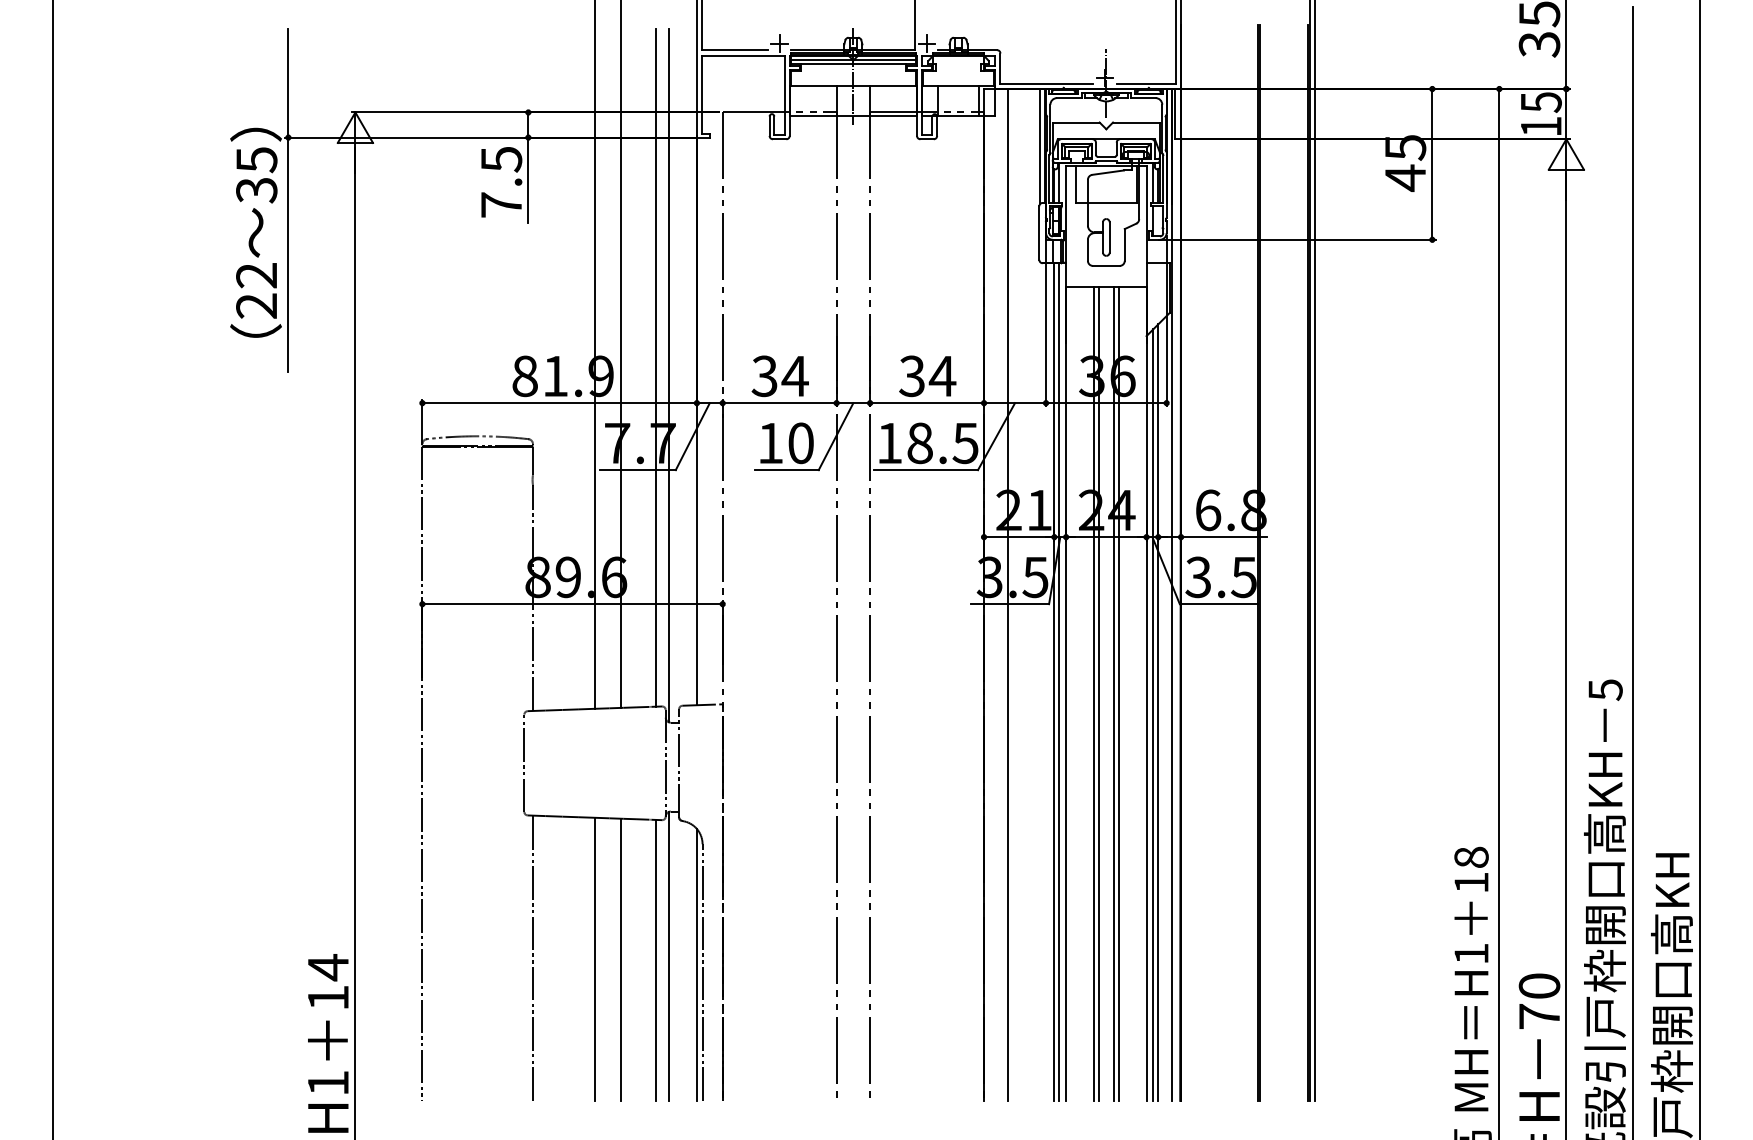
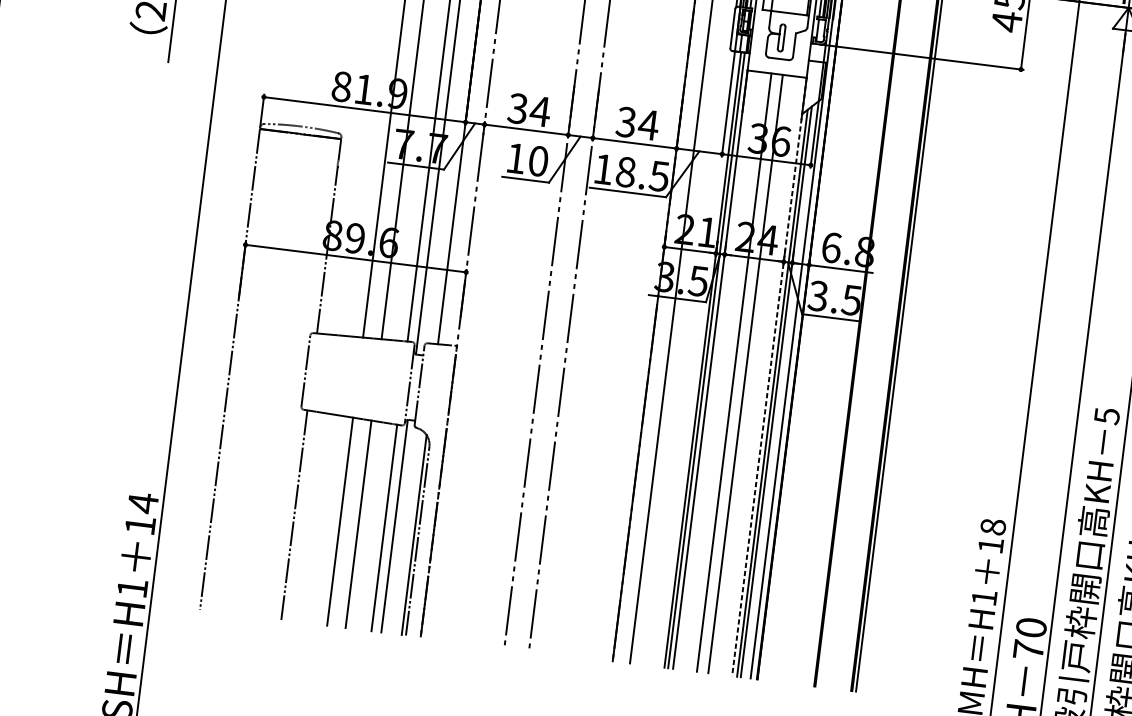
line: (1093, 693) -> (730, 371), removed
line: (1118, 693) -> (748, 374), removed
line: (1146, 694) -> (769, 377), solid -> dashed

